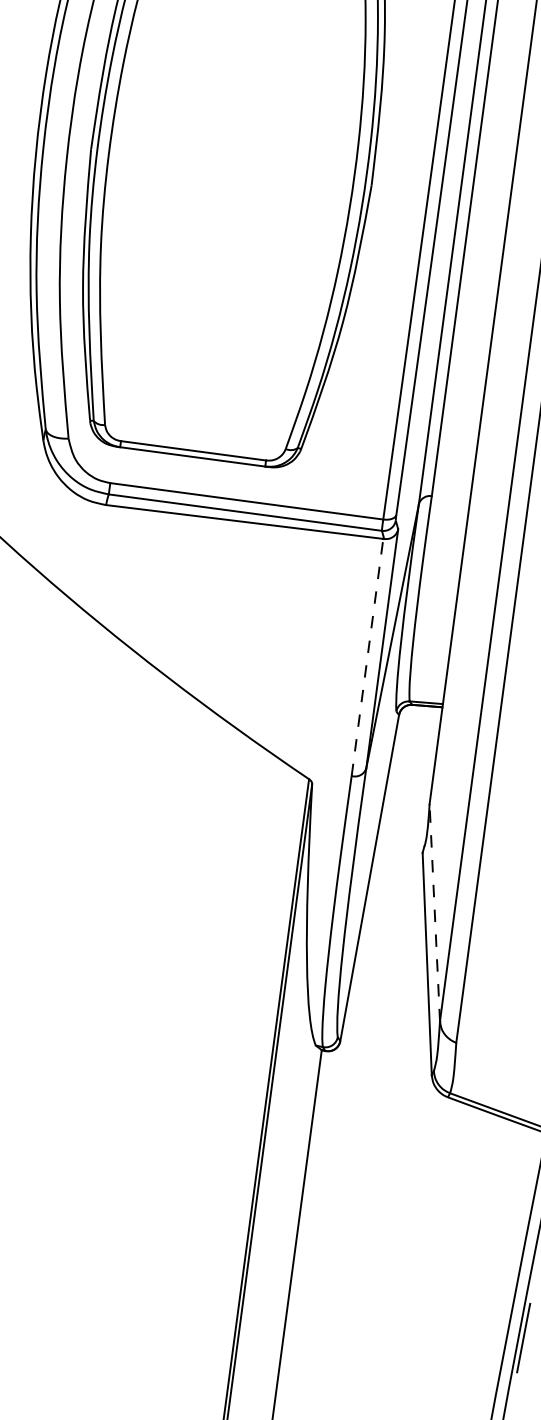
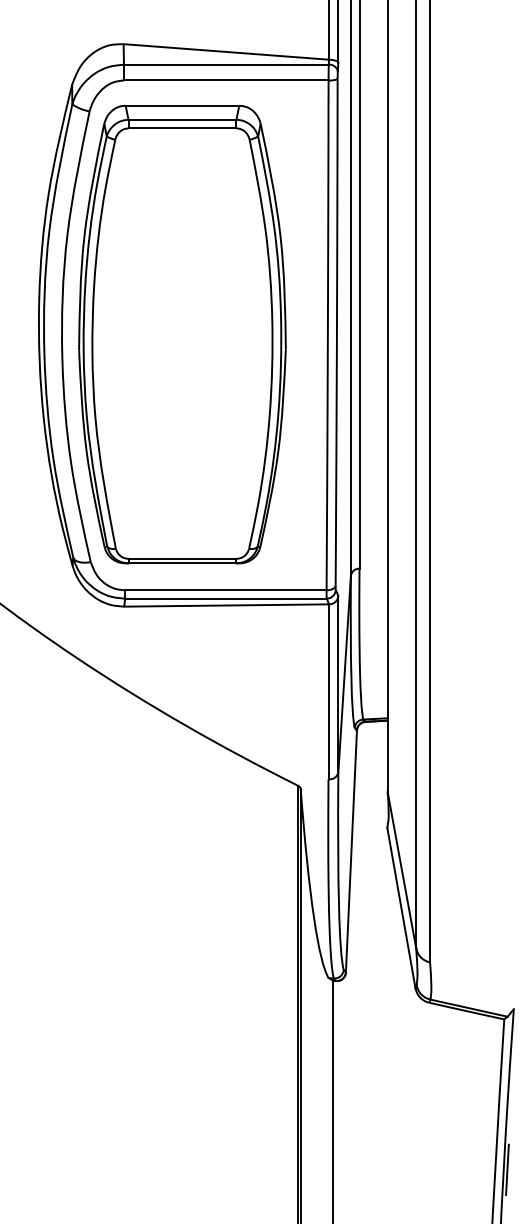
line: (367, 657) -> (328, 691), dashed -> solid
line: (434, 911) -> (401, 869), dashed -> solid

